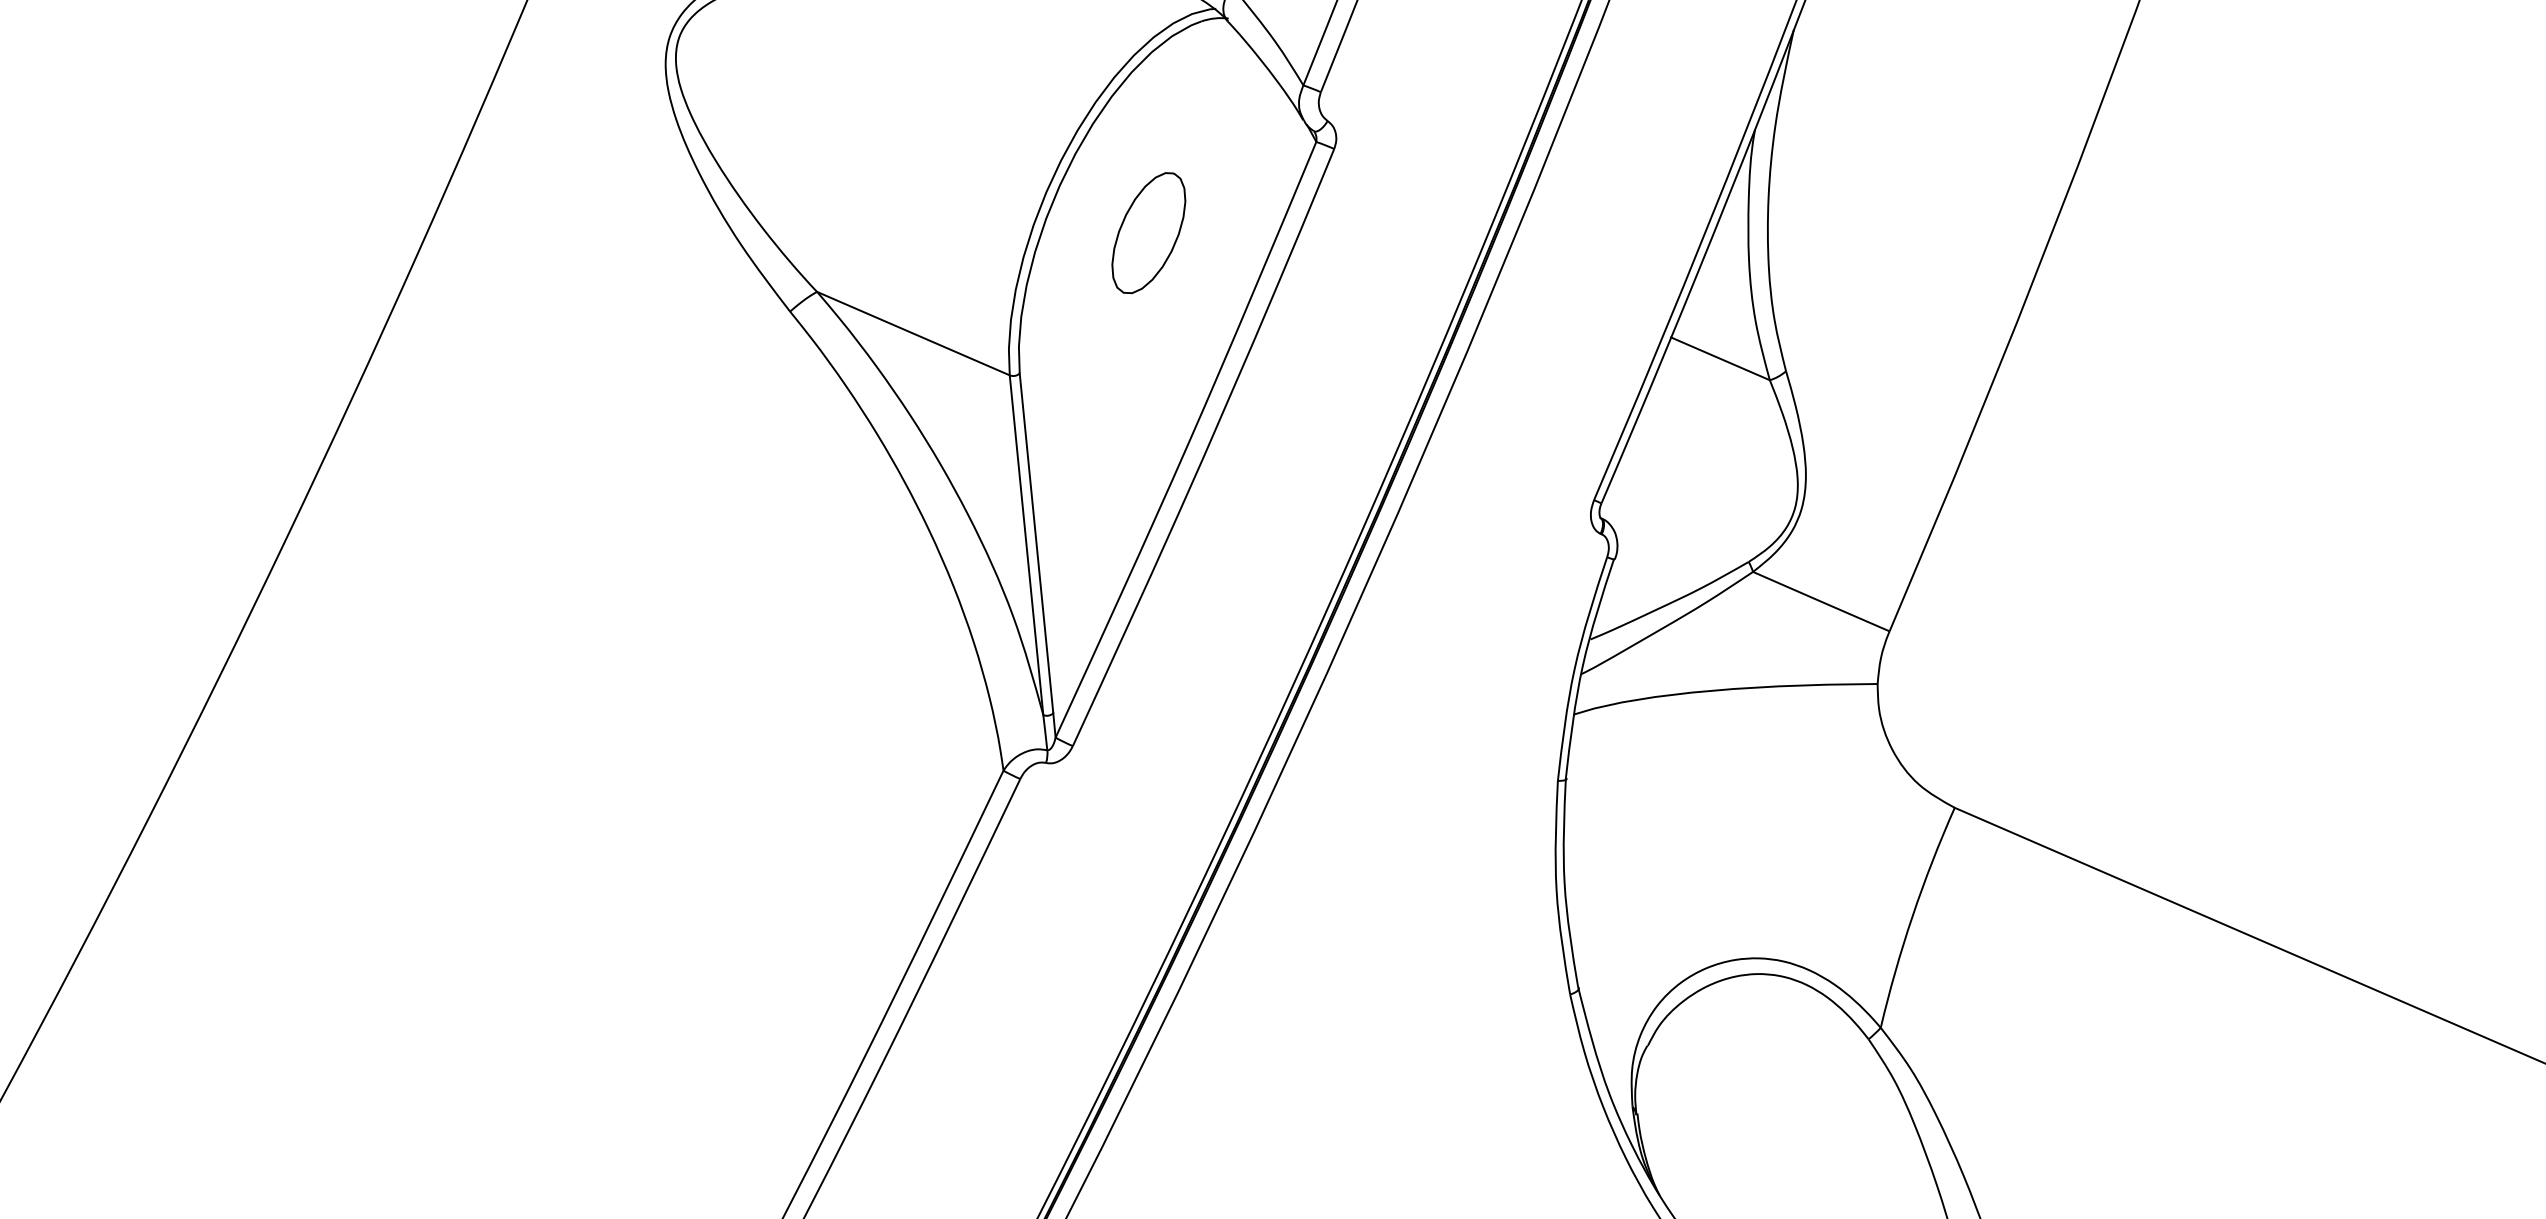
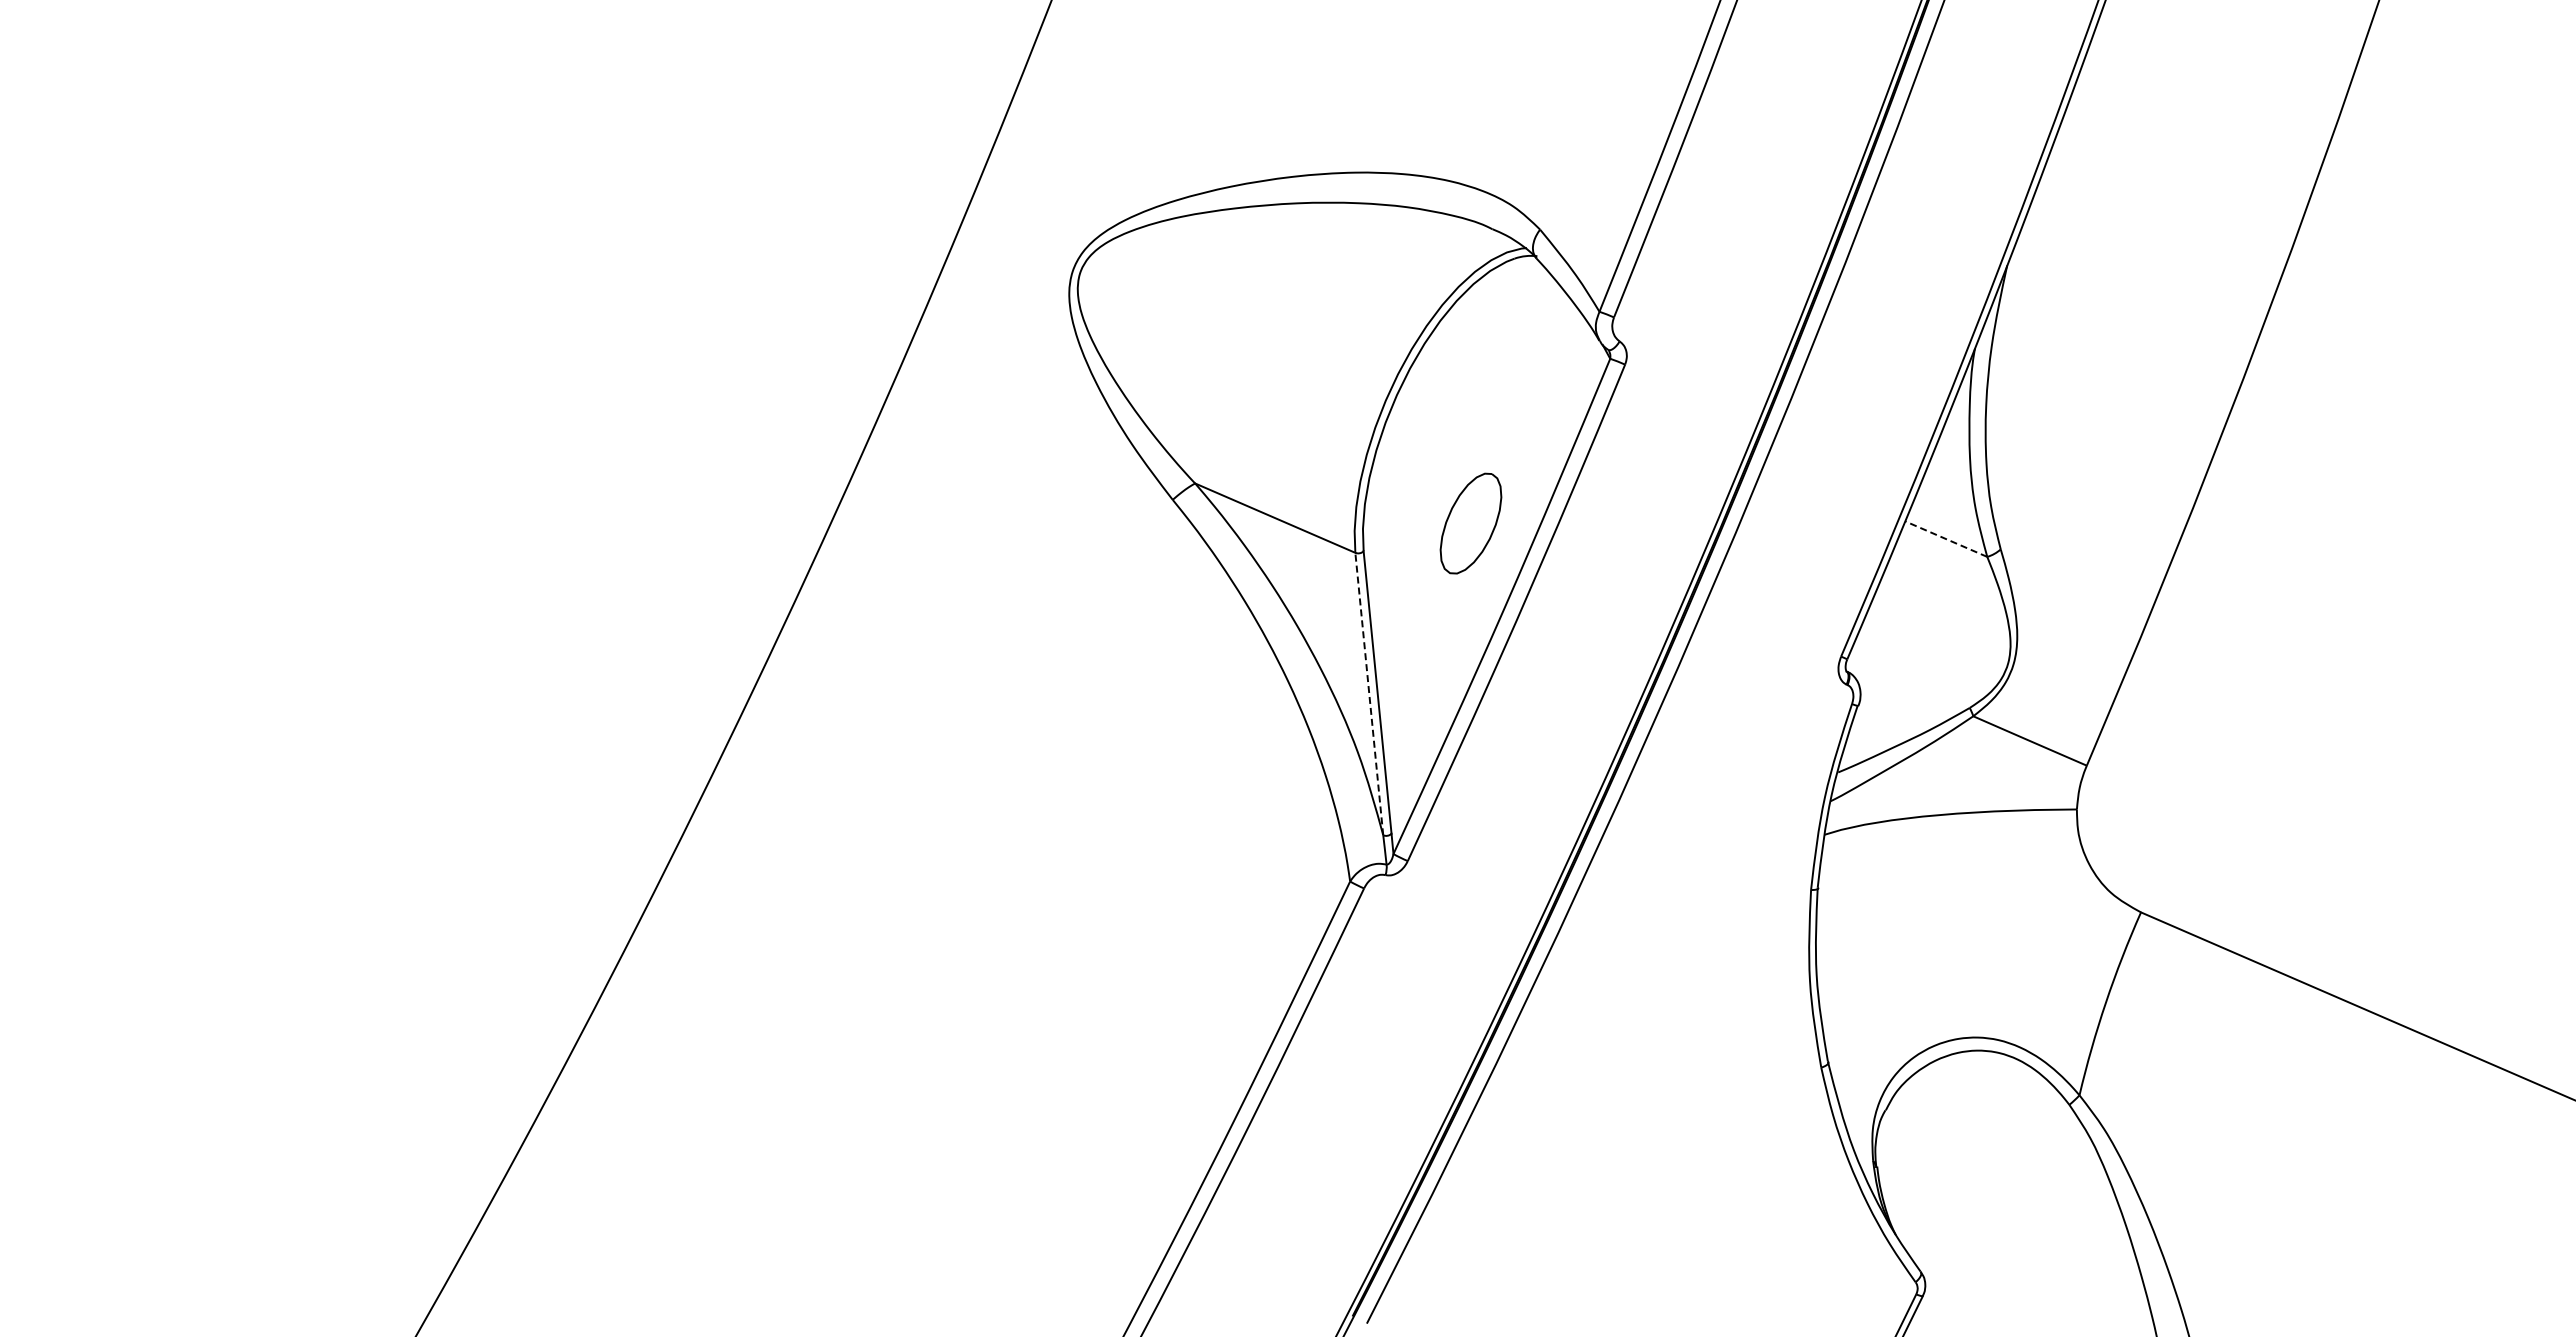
part: (1148, 232) -> (1470, 523), moved
line: (1720, 359) -> (1946, 539), solid -> dashed
line: (1026, 545) -> (1369, 694), solid -> dashed

